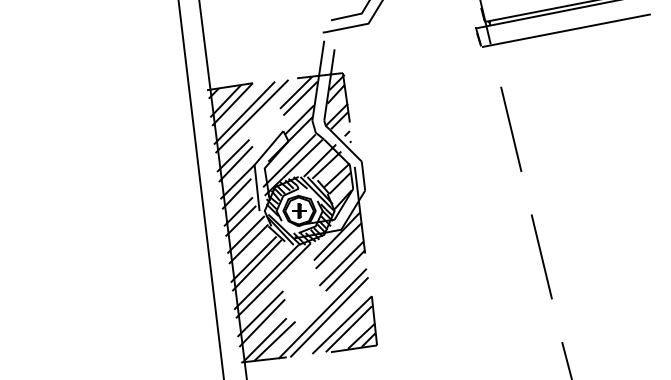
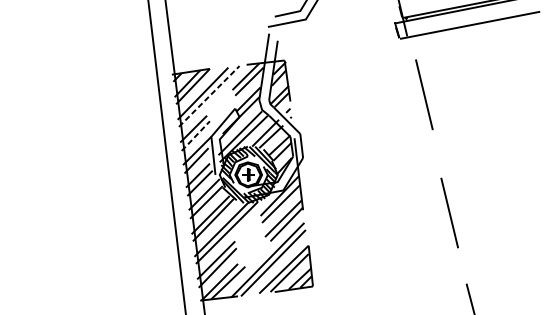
line: (252, 116) -> (209, 96), solid -> dashed
line: (511, 128) -> (424, 94), moved
line: (235, 164) -> (195, 136), solid -> dashed

